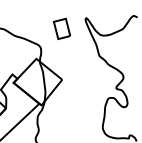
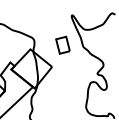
part: (61, 28) -> (62, 44), moved

